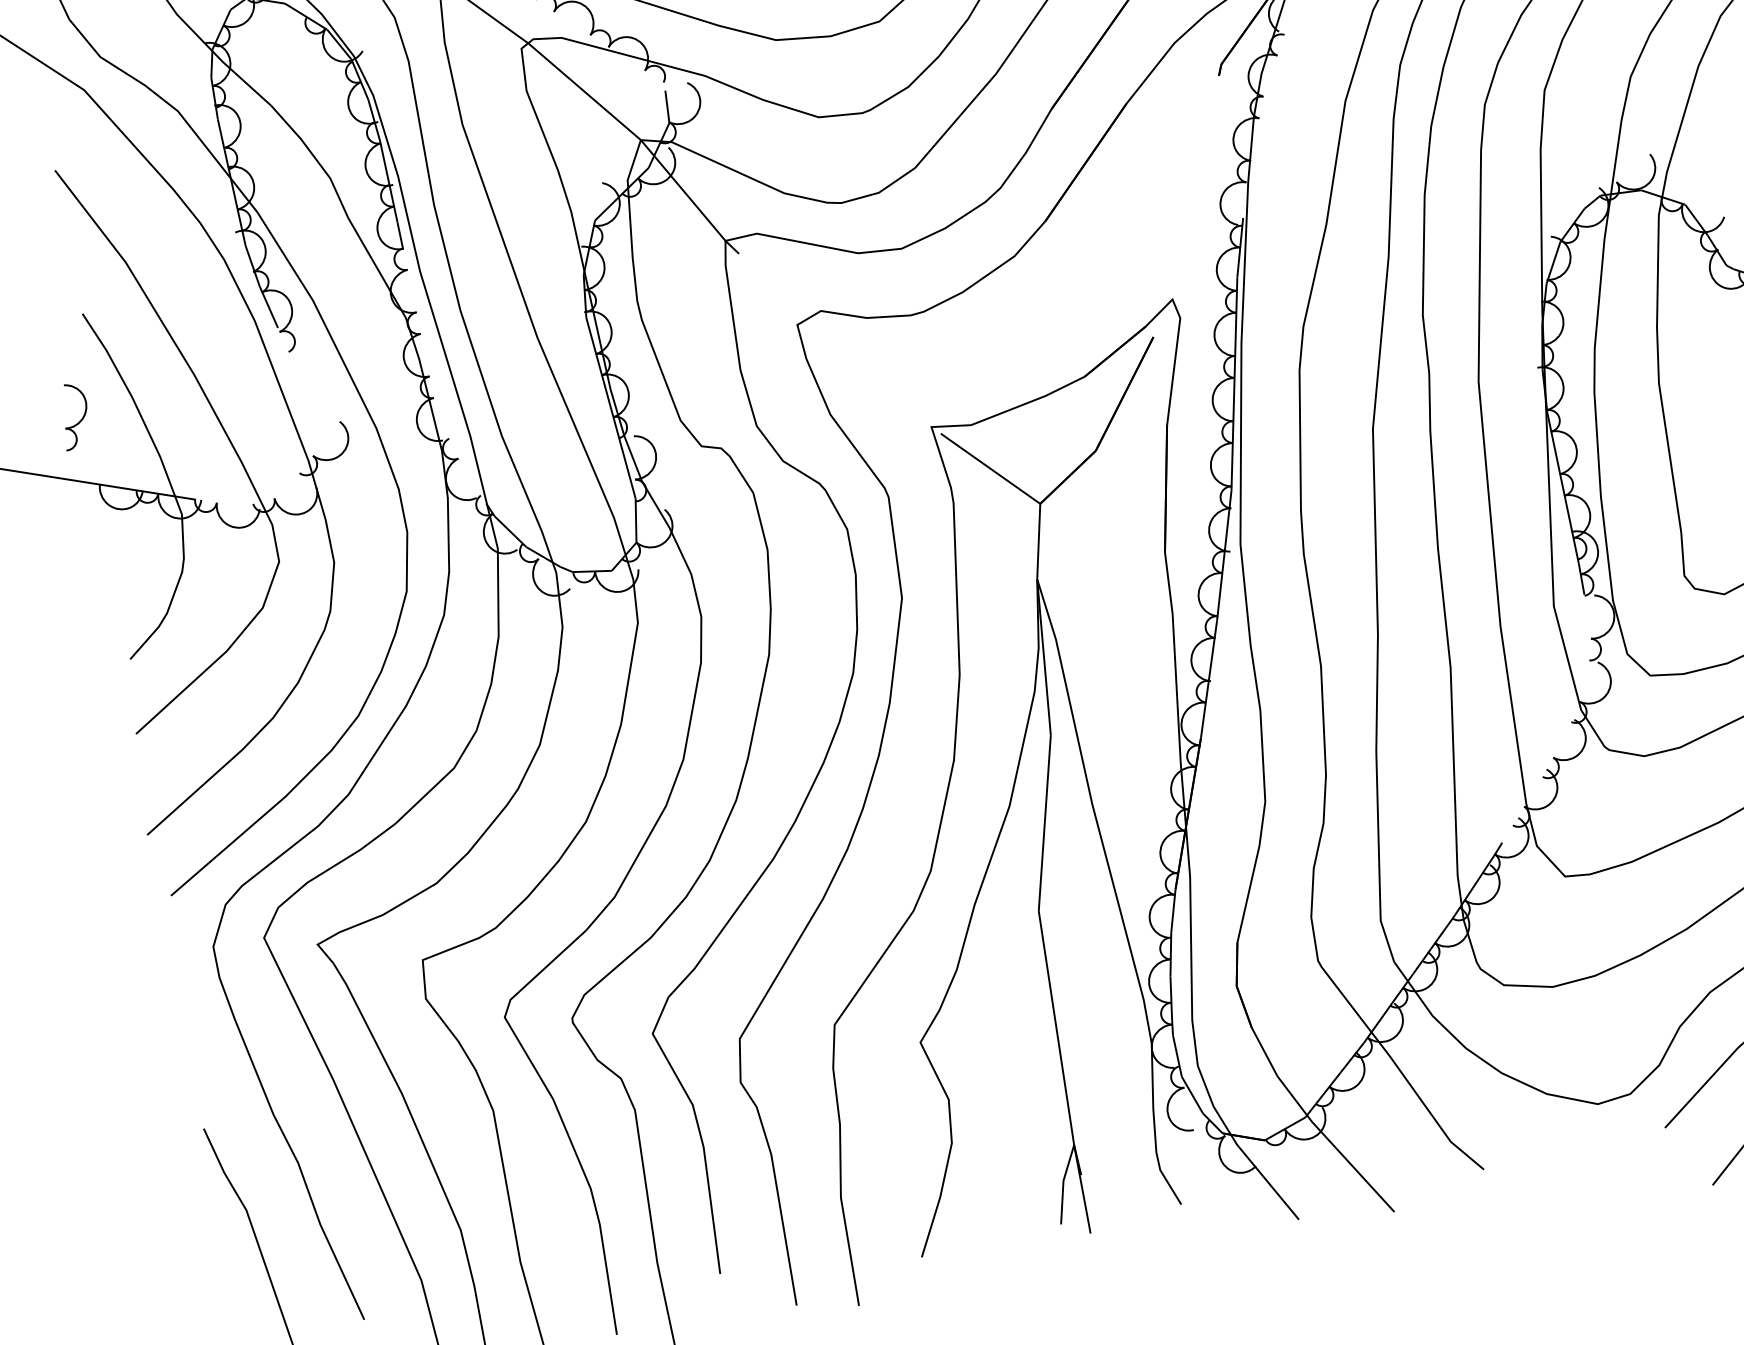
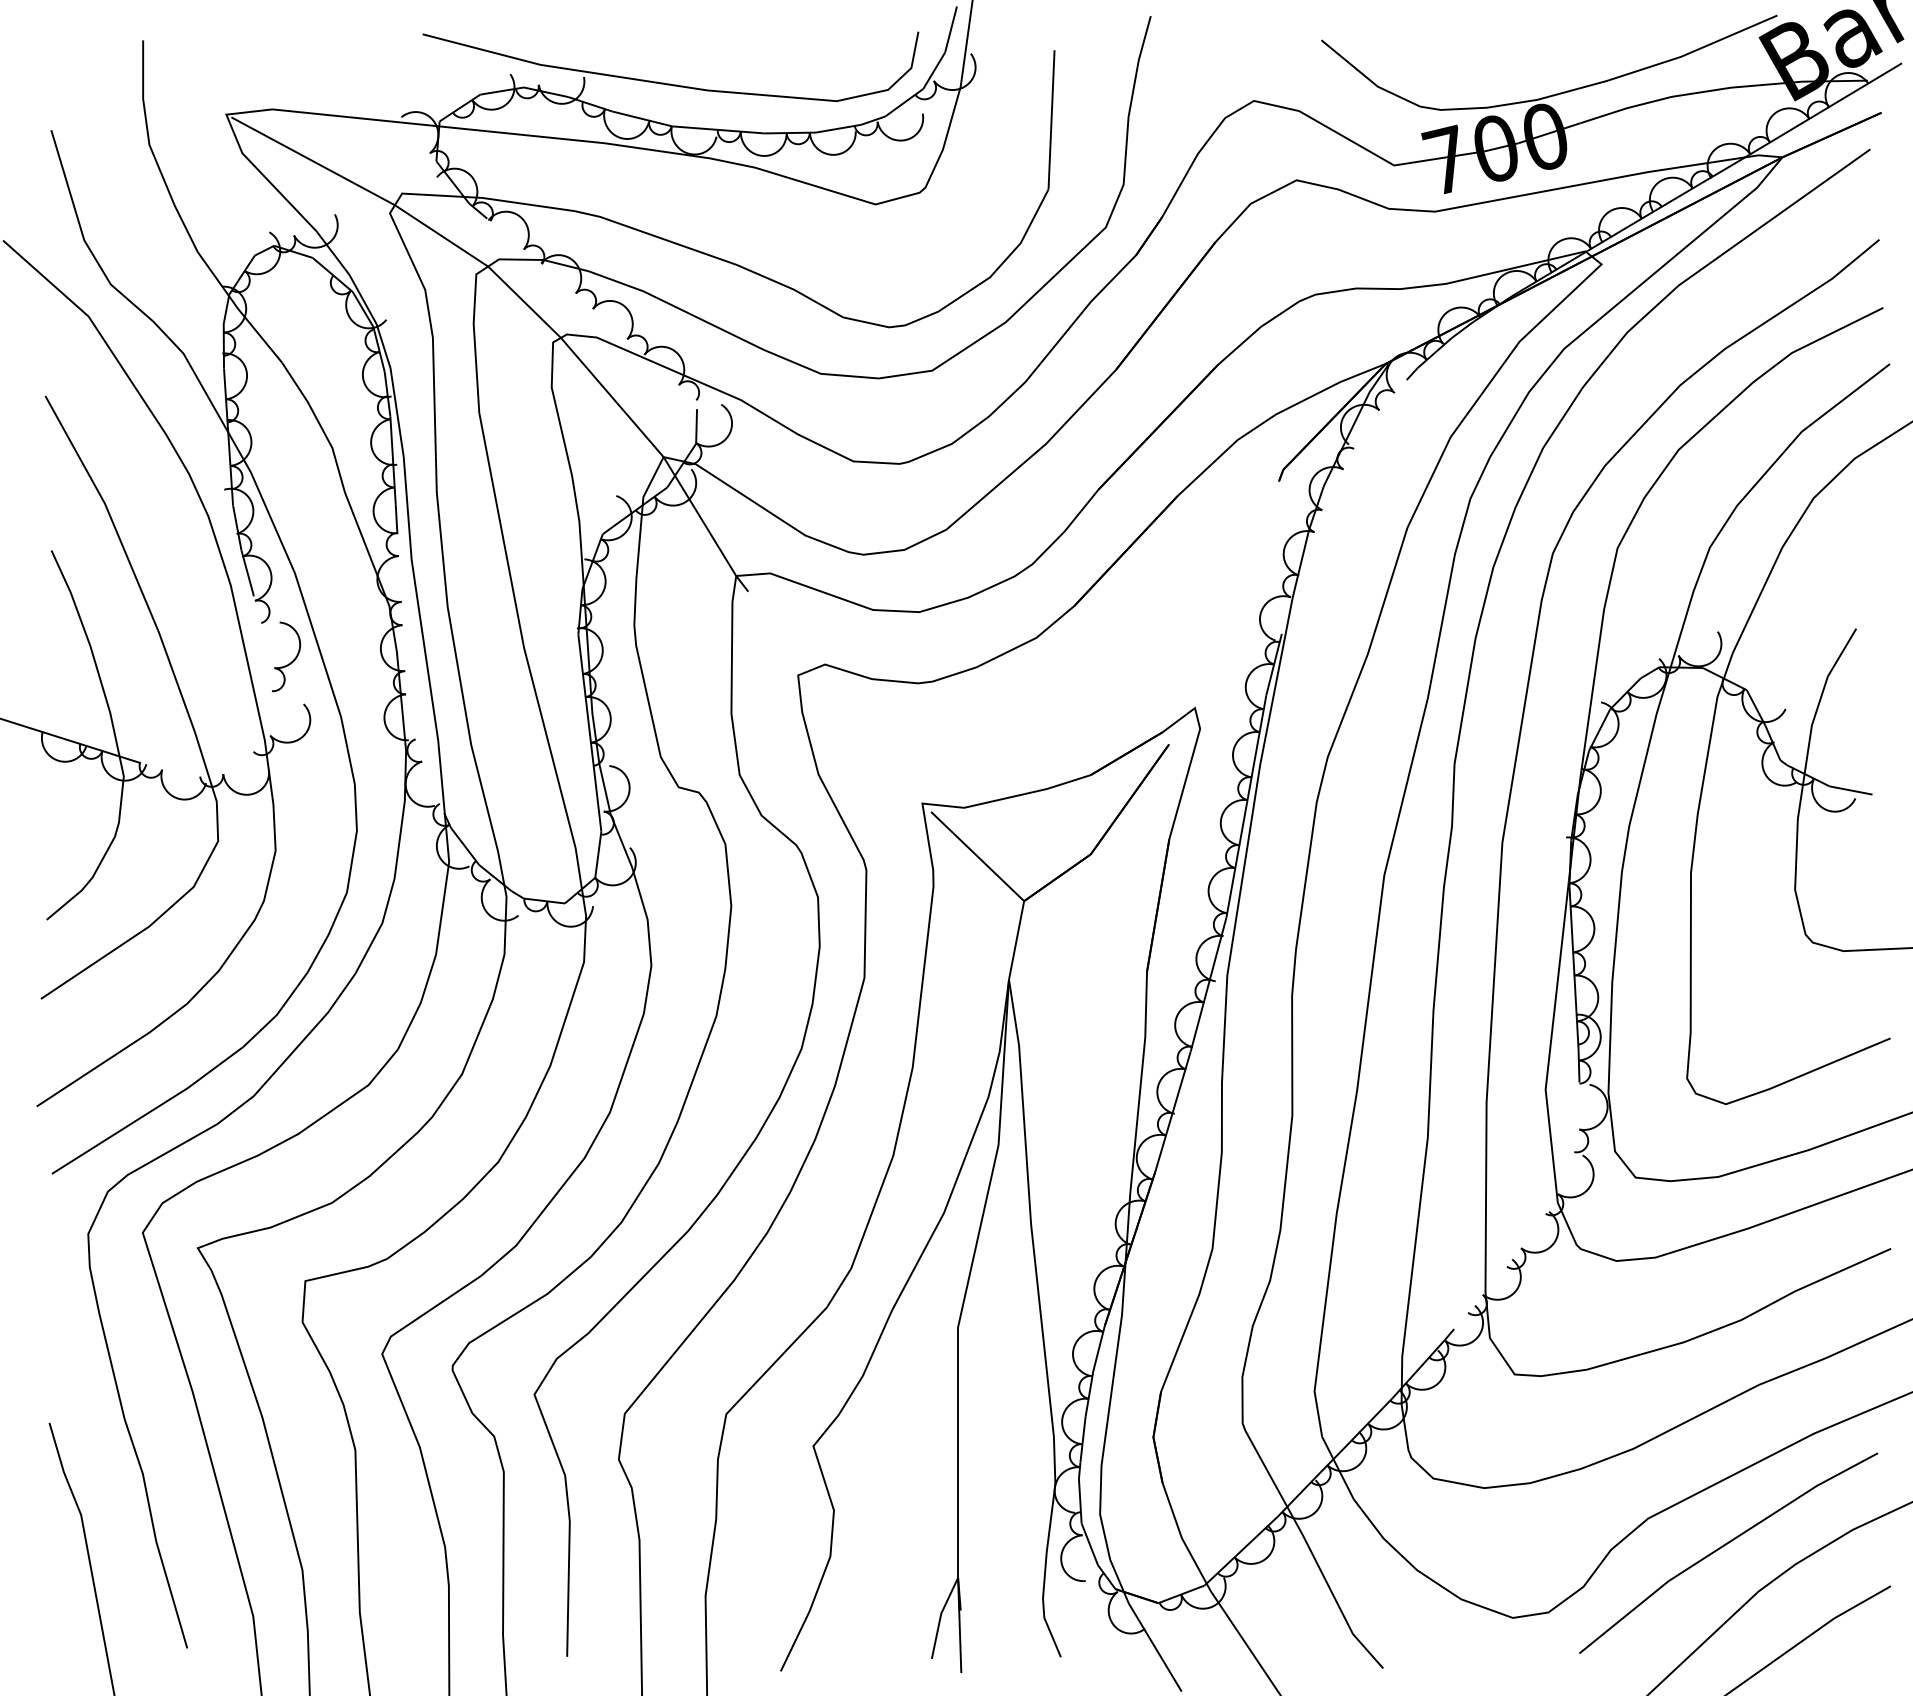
part: (80, 420) -> (291, 661), moved

